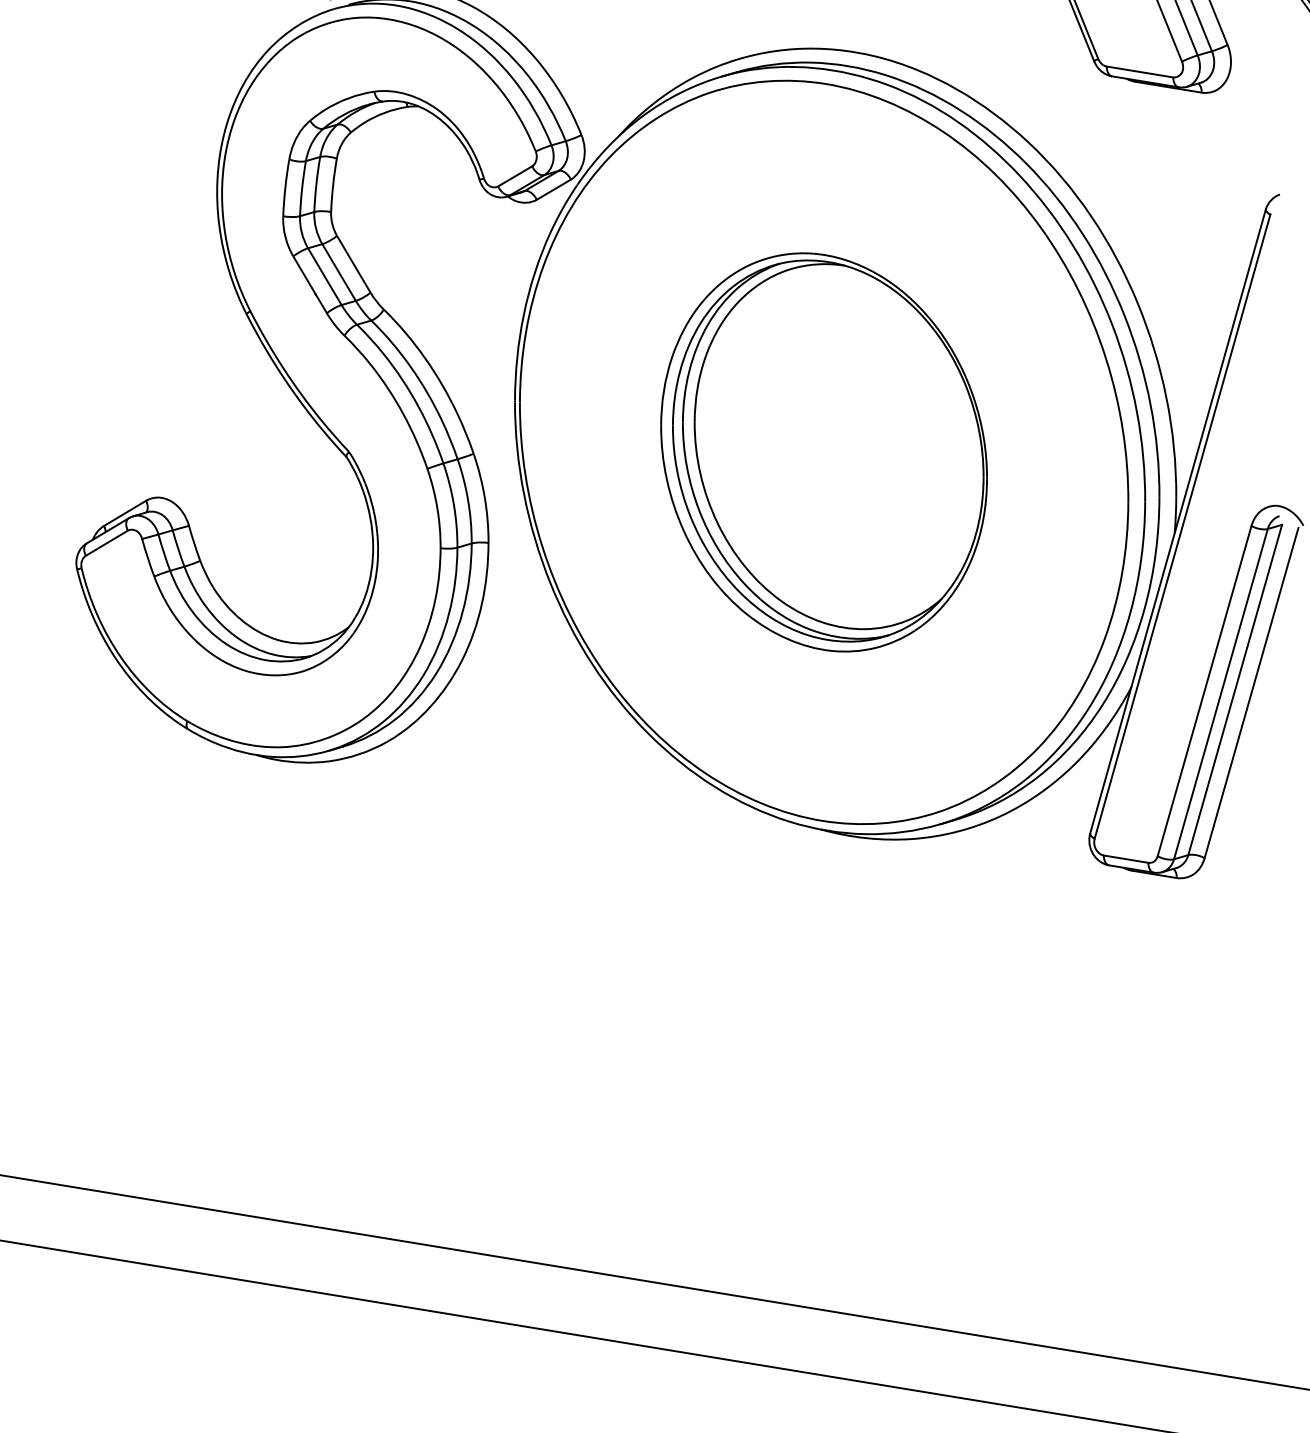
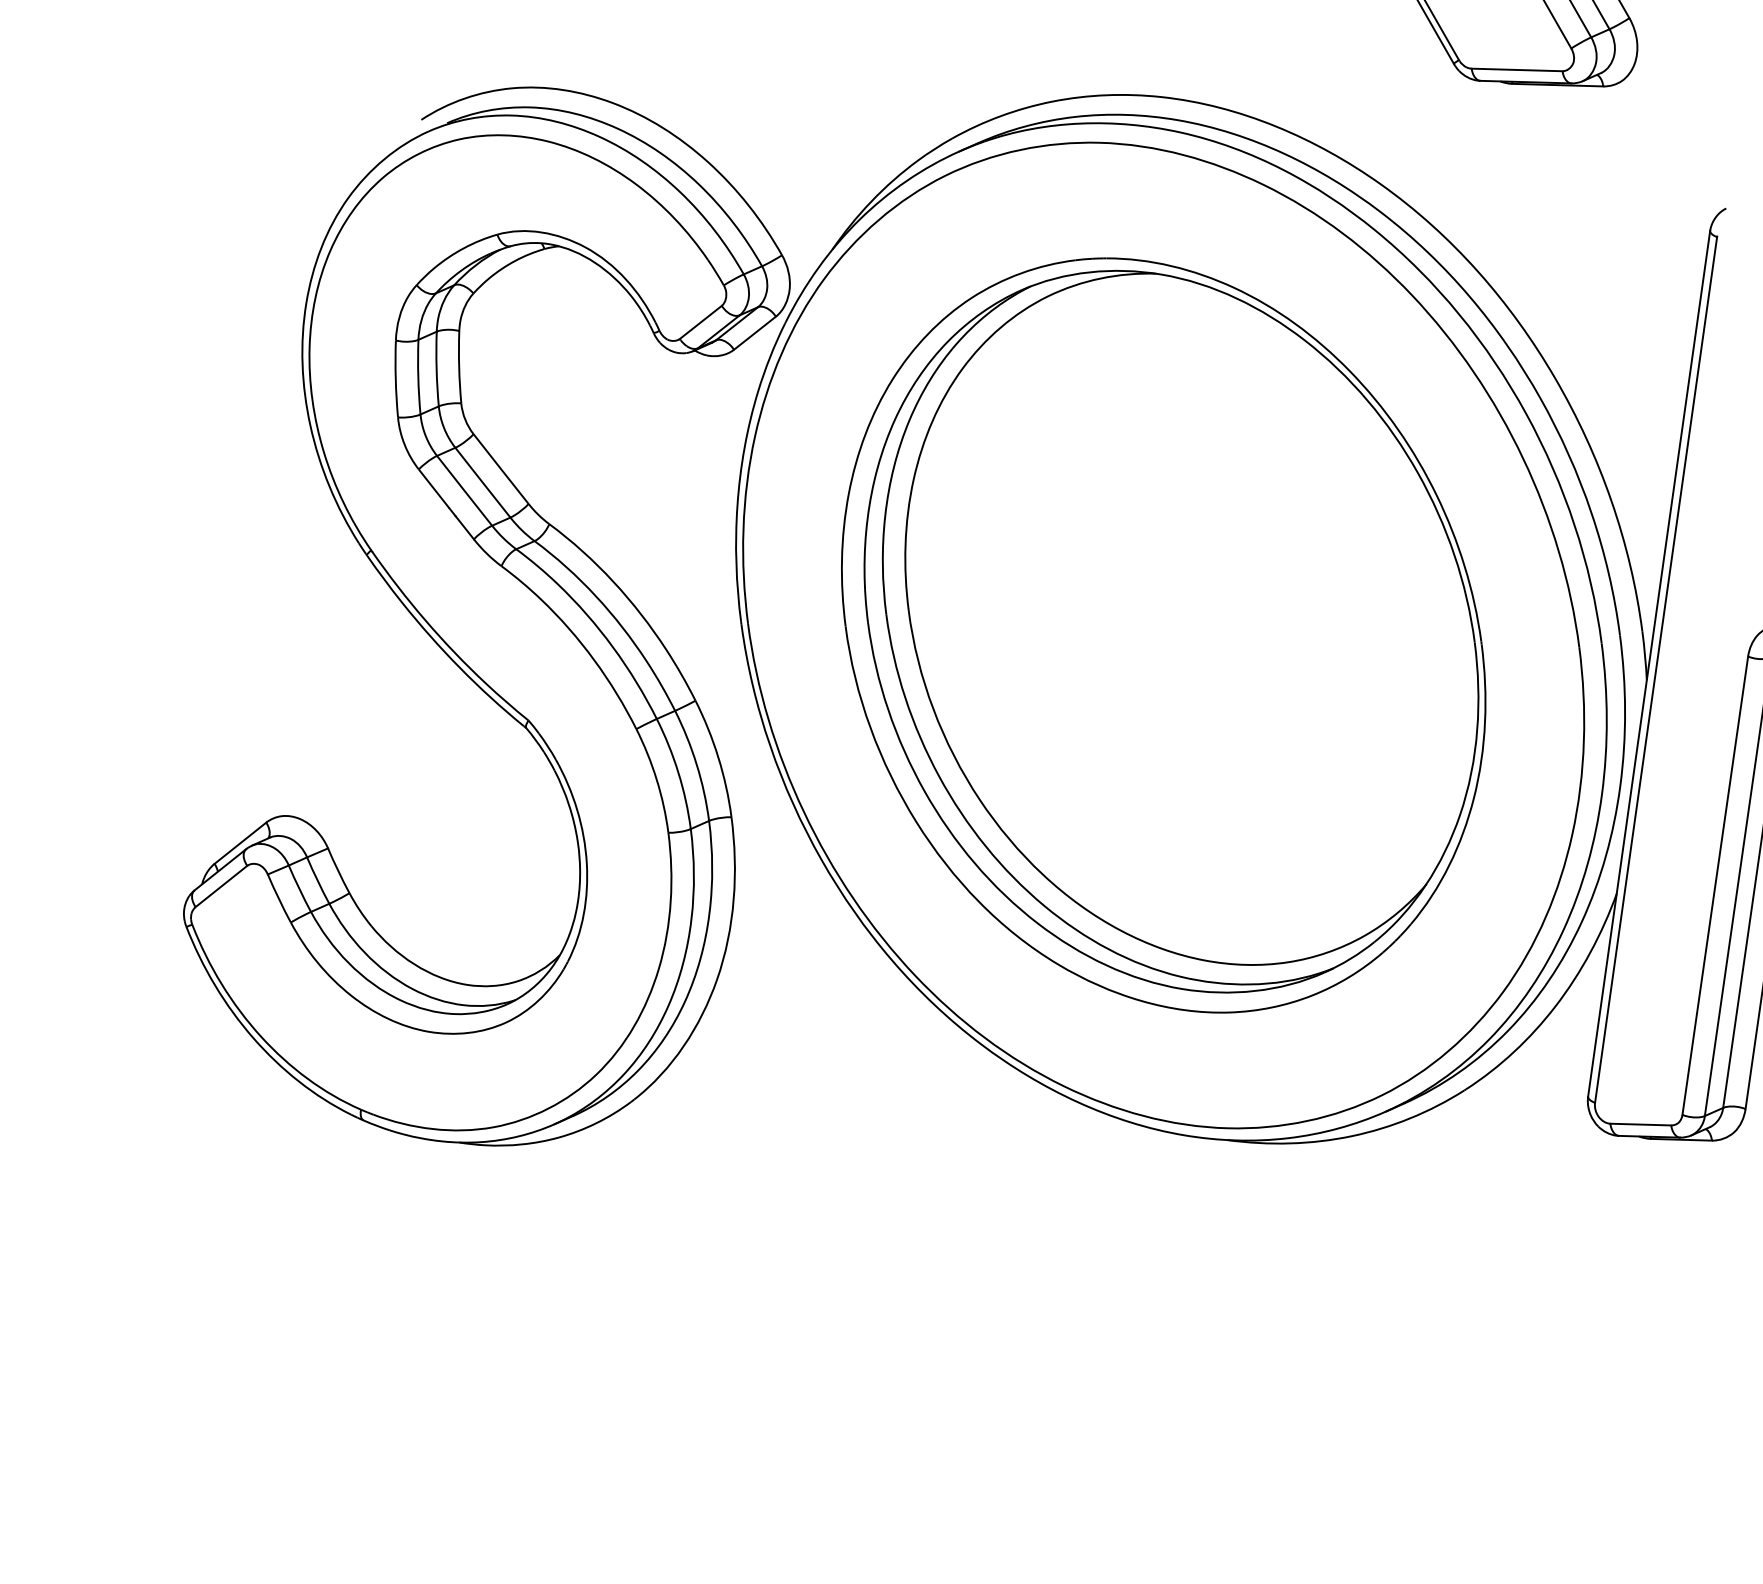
part: (823, 452) -> (1162, 635), size x1.43

